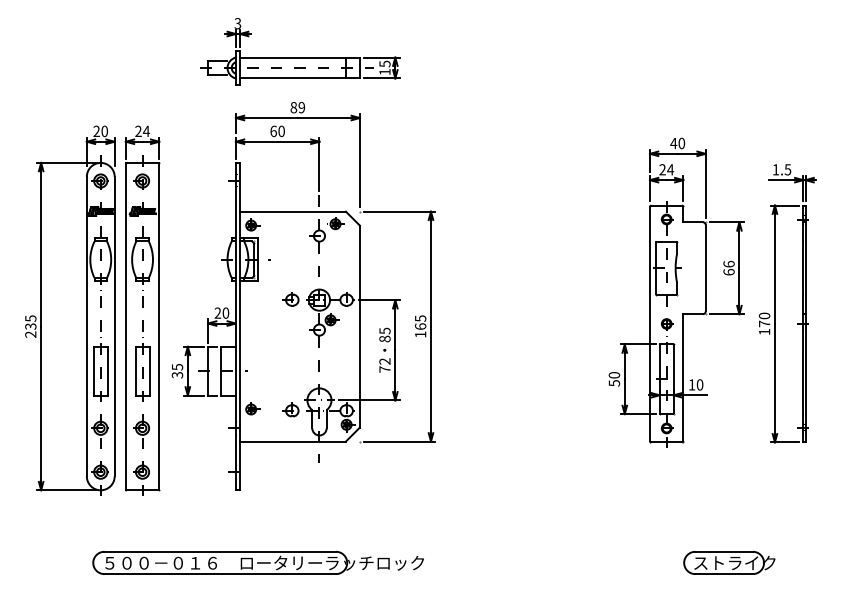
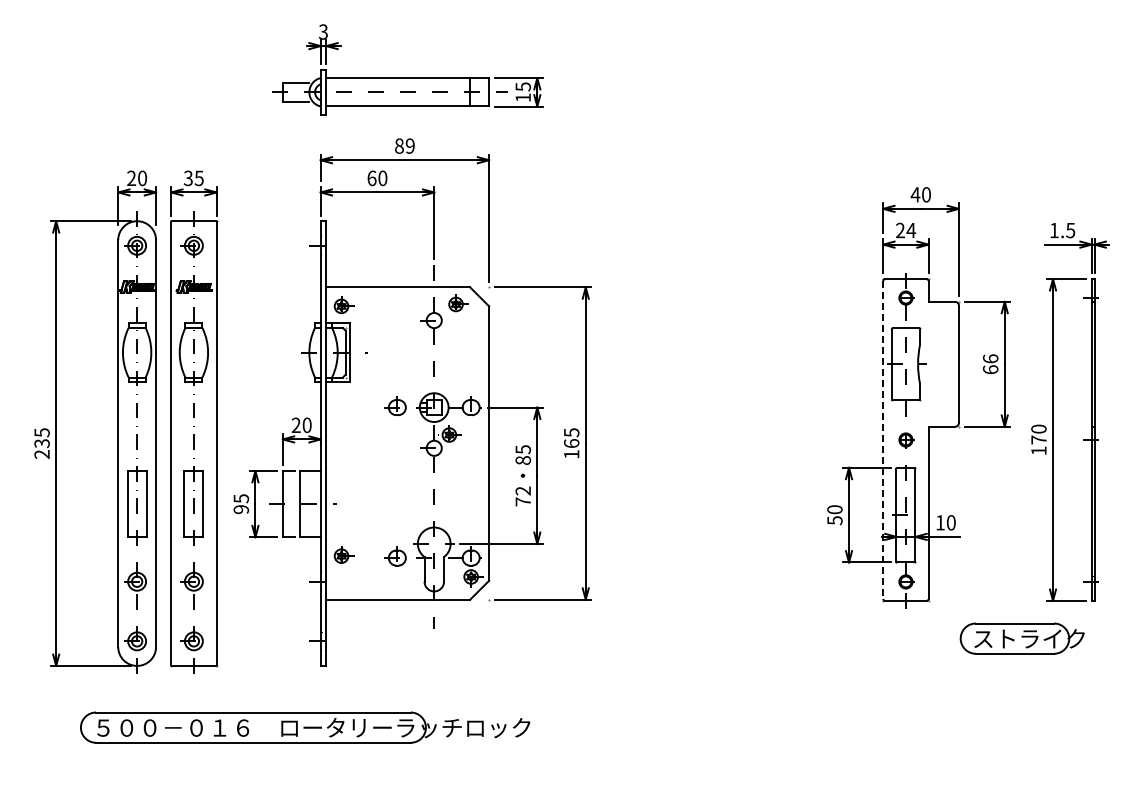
text: (142, 131) -> (193, 178), 24 -> 35
line: (650, 324) -> (883, 440), solid -> dashed
text: (176, 375) -> (240, 509), 35 -> 95
part: (258, 562) -> (305, 727), moved
part: (728, 562) -> (1021, 638), moved

